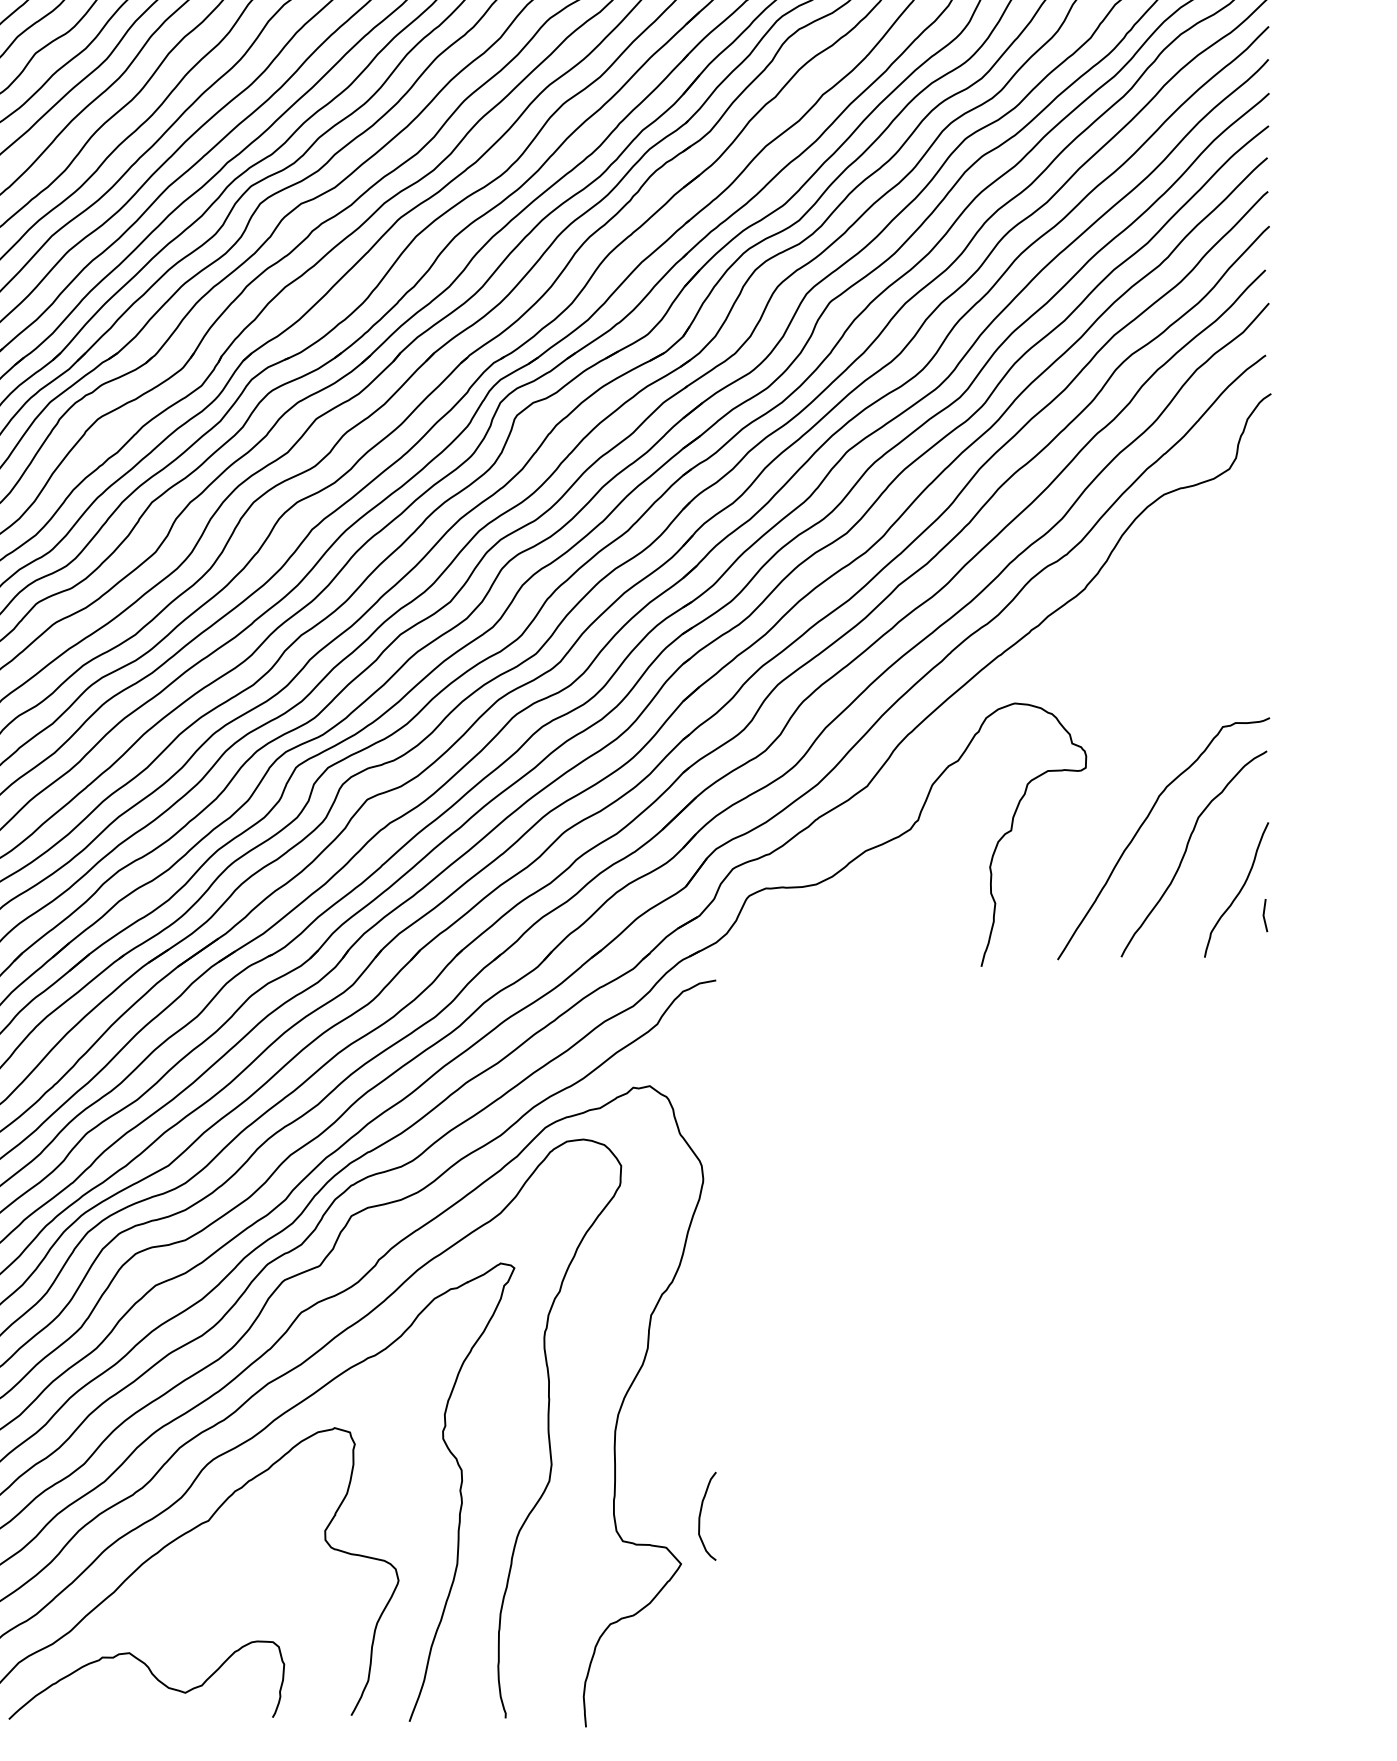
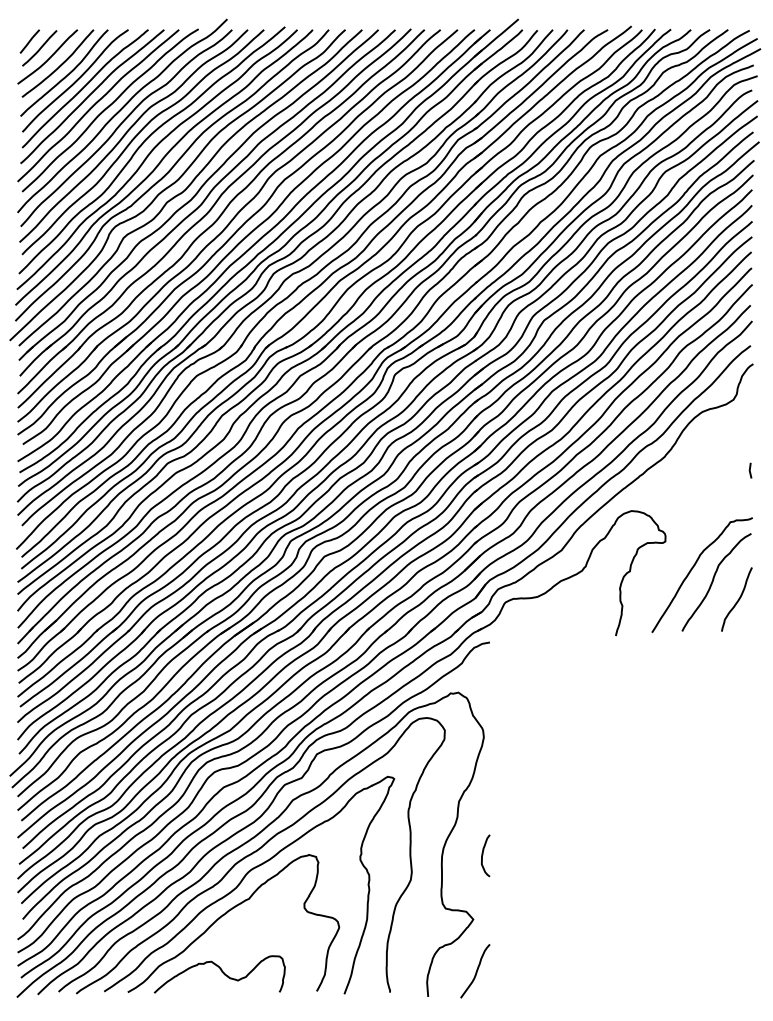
line: (1265, 915) -> (750, 470), moved
curve: (702, 1515) -> (483, 855), moved
curve: (685, 1673) -> (475, 971), added

